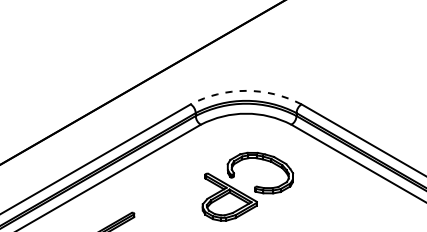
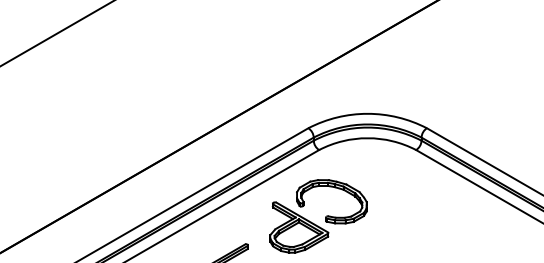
arc: (246, 90) -> (367, 113), dashed -> solid
part: (254, 186) -> (325, 216), moved

